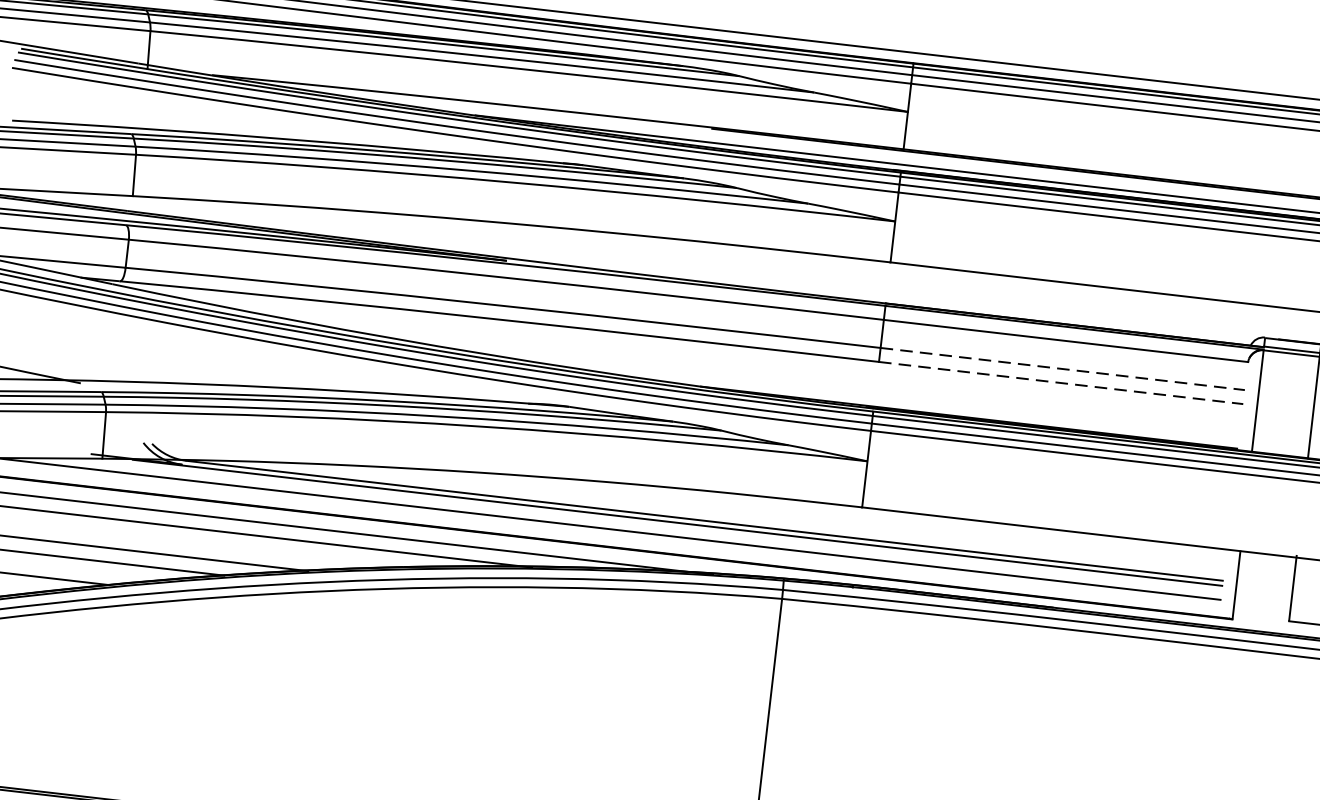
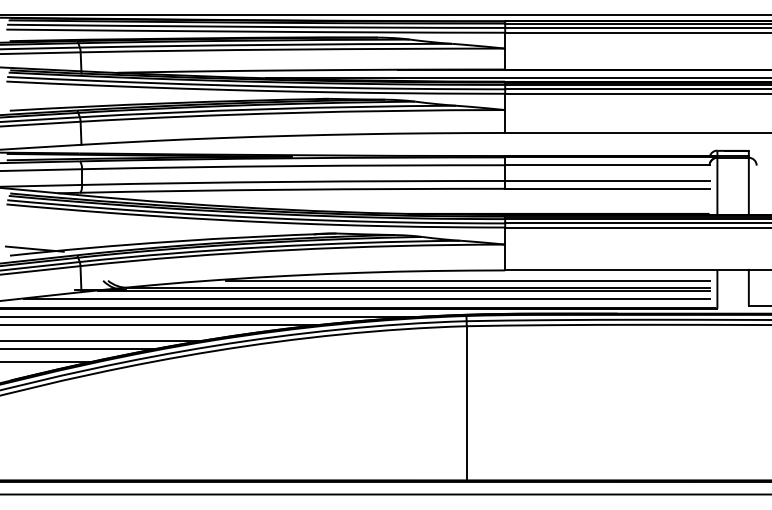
line: (1063, 368) -> (607, 180), dashed -> solid
line: (1061, 382) -> (607, 188), dashed -> solid
line: (792, 517) -> (467, 280), added

